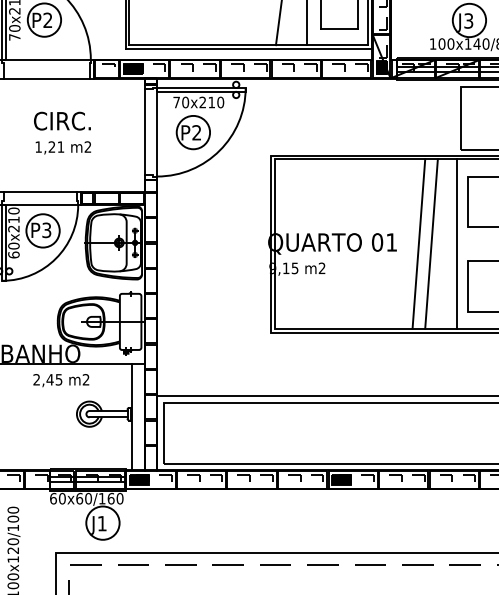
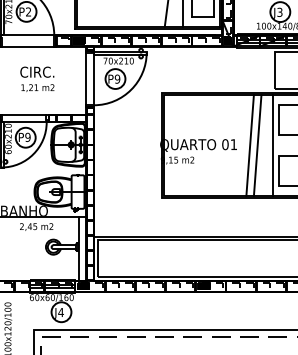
text: (196, 131) -> (117, 78), P2 -> P9
text: (46, 228) -> (27, 136), P3 -> P9
text: (101, 523) -> (60, 312), J1 -> J4

